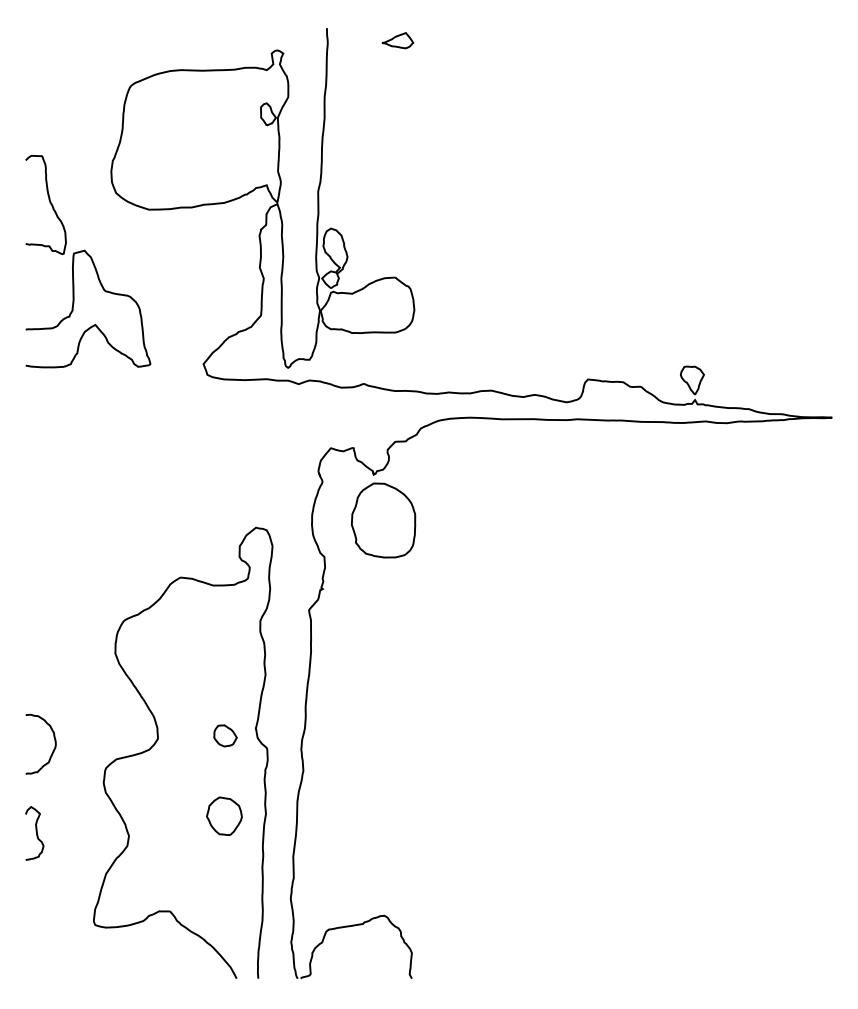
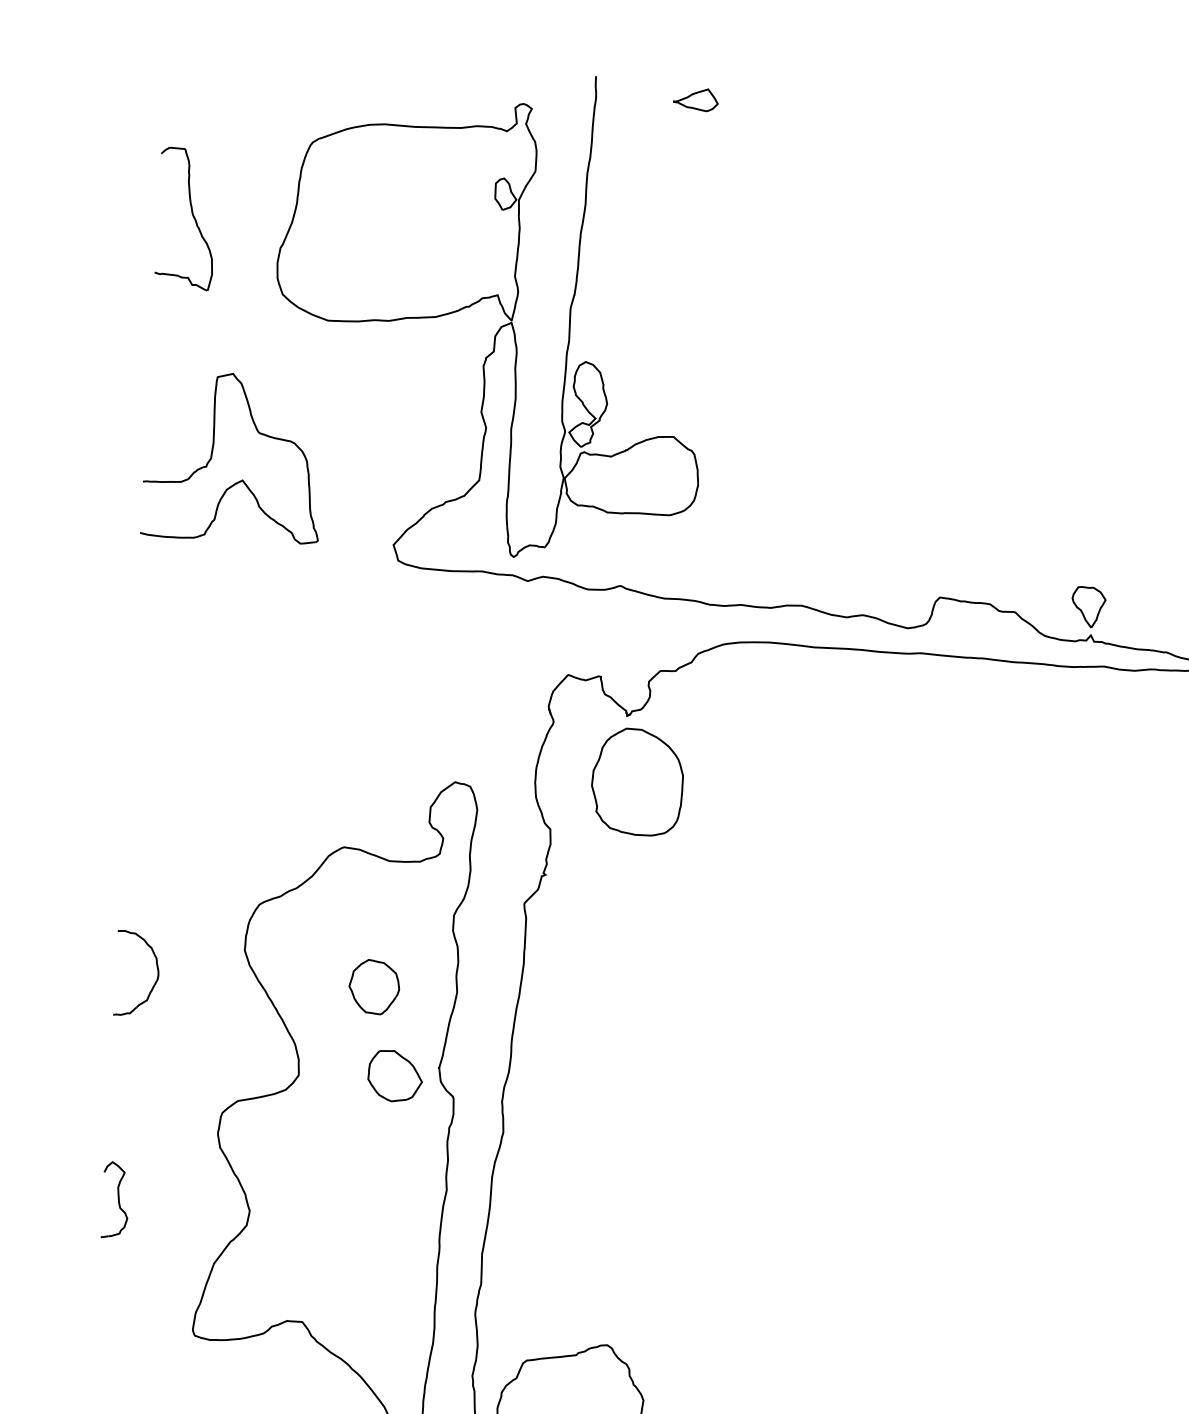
part: (45, 205) -> (185, 219), moved
part: (225, 735) -> (395, 1075), size x1.67
part: (54, 743) -> (156, 973), moved
part: (224, 815) -> (374, 986), moved

